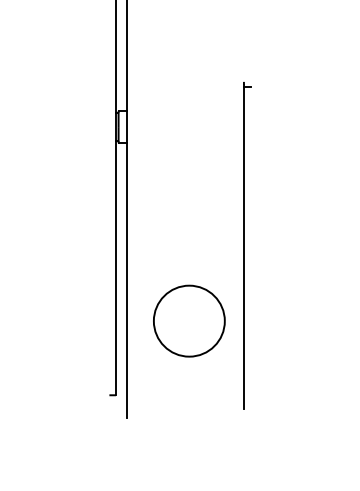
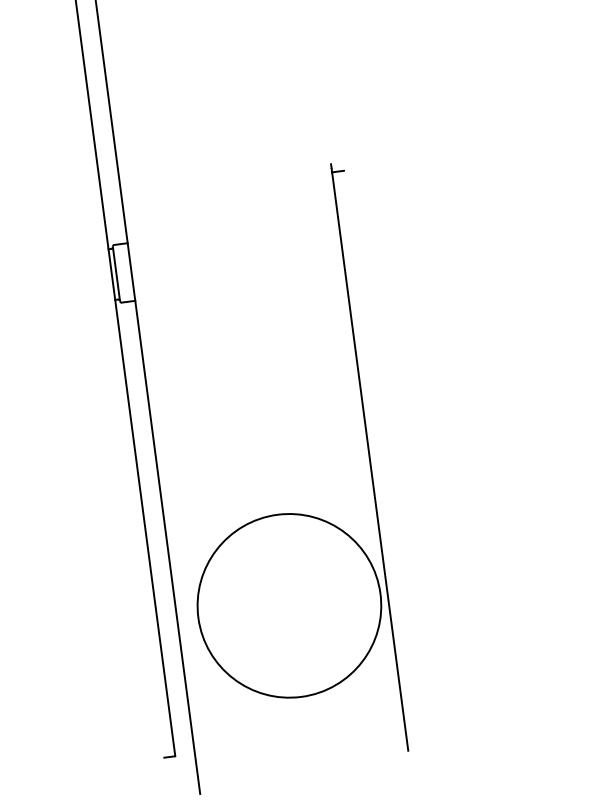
circle: (189, 320) -> (289, 604), size x1.43

